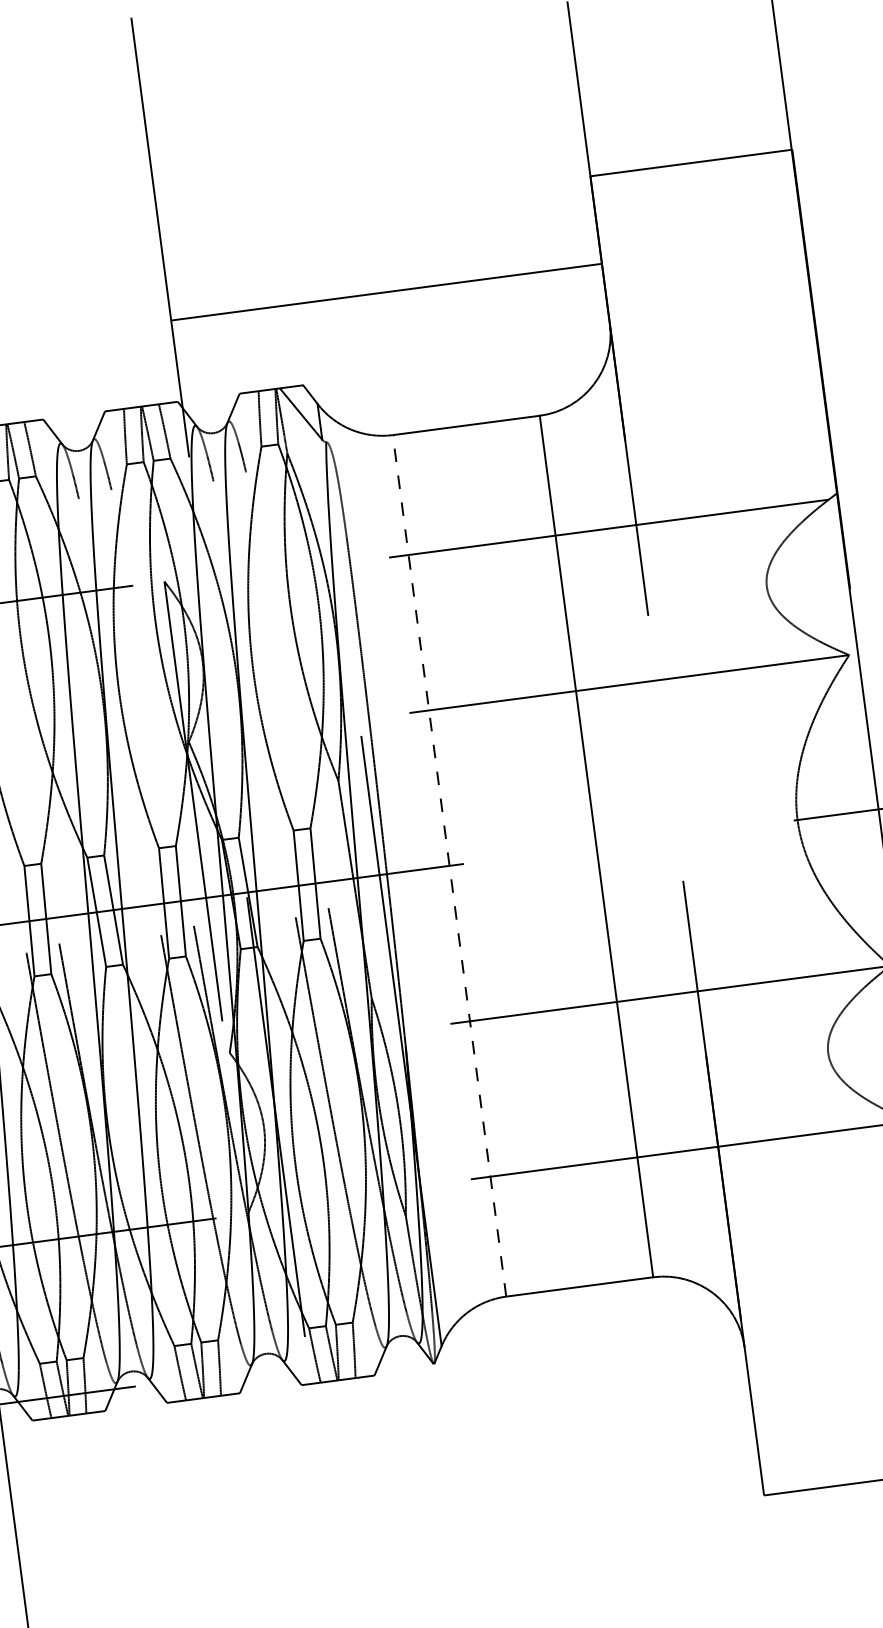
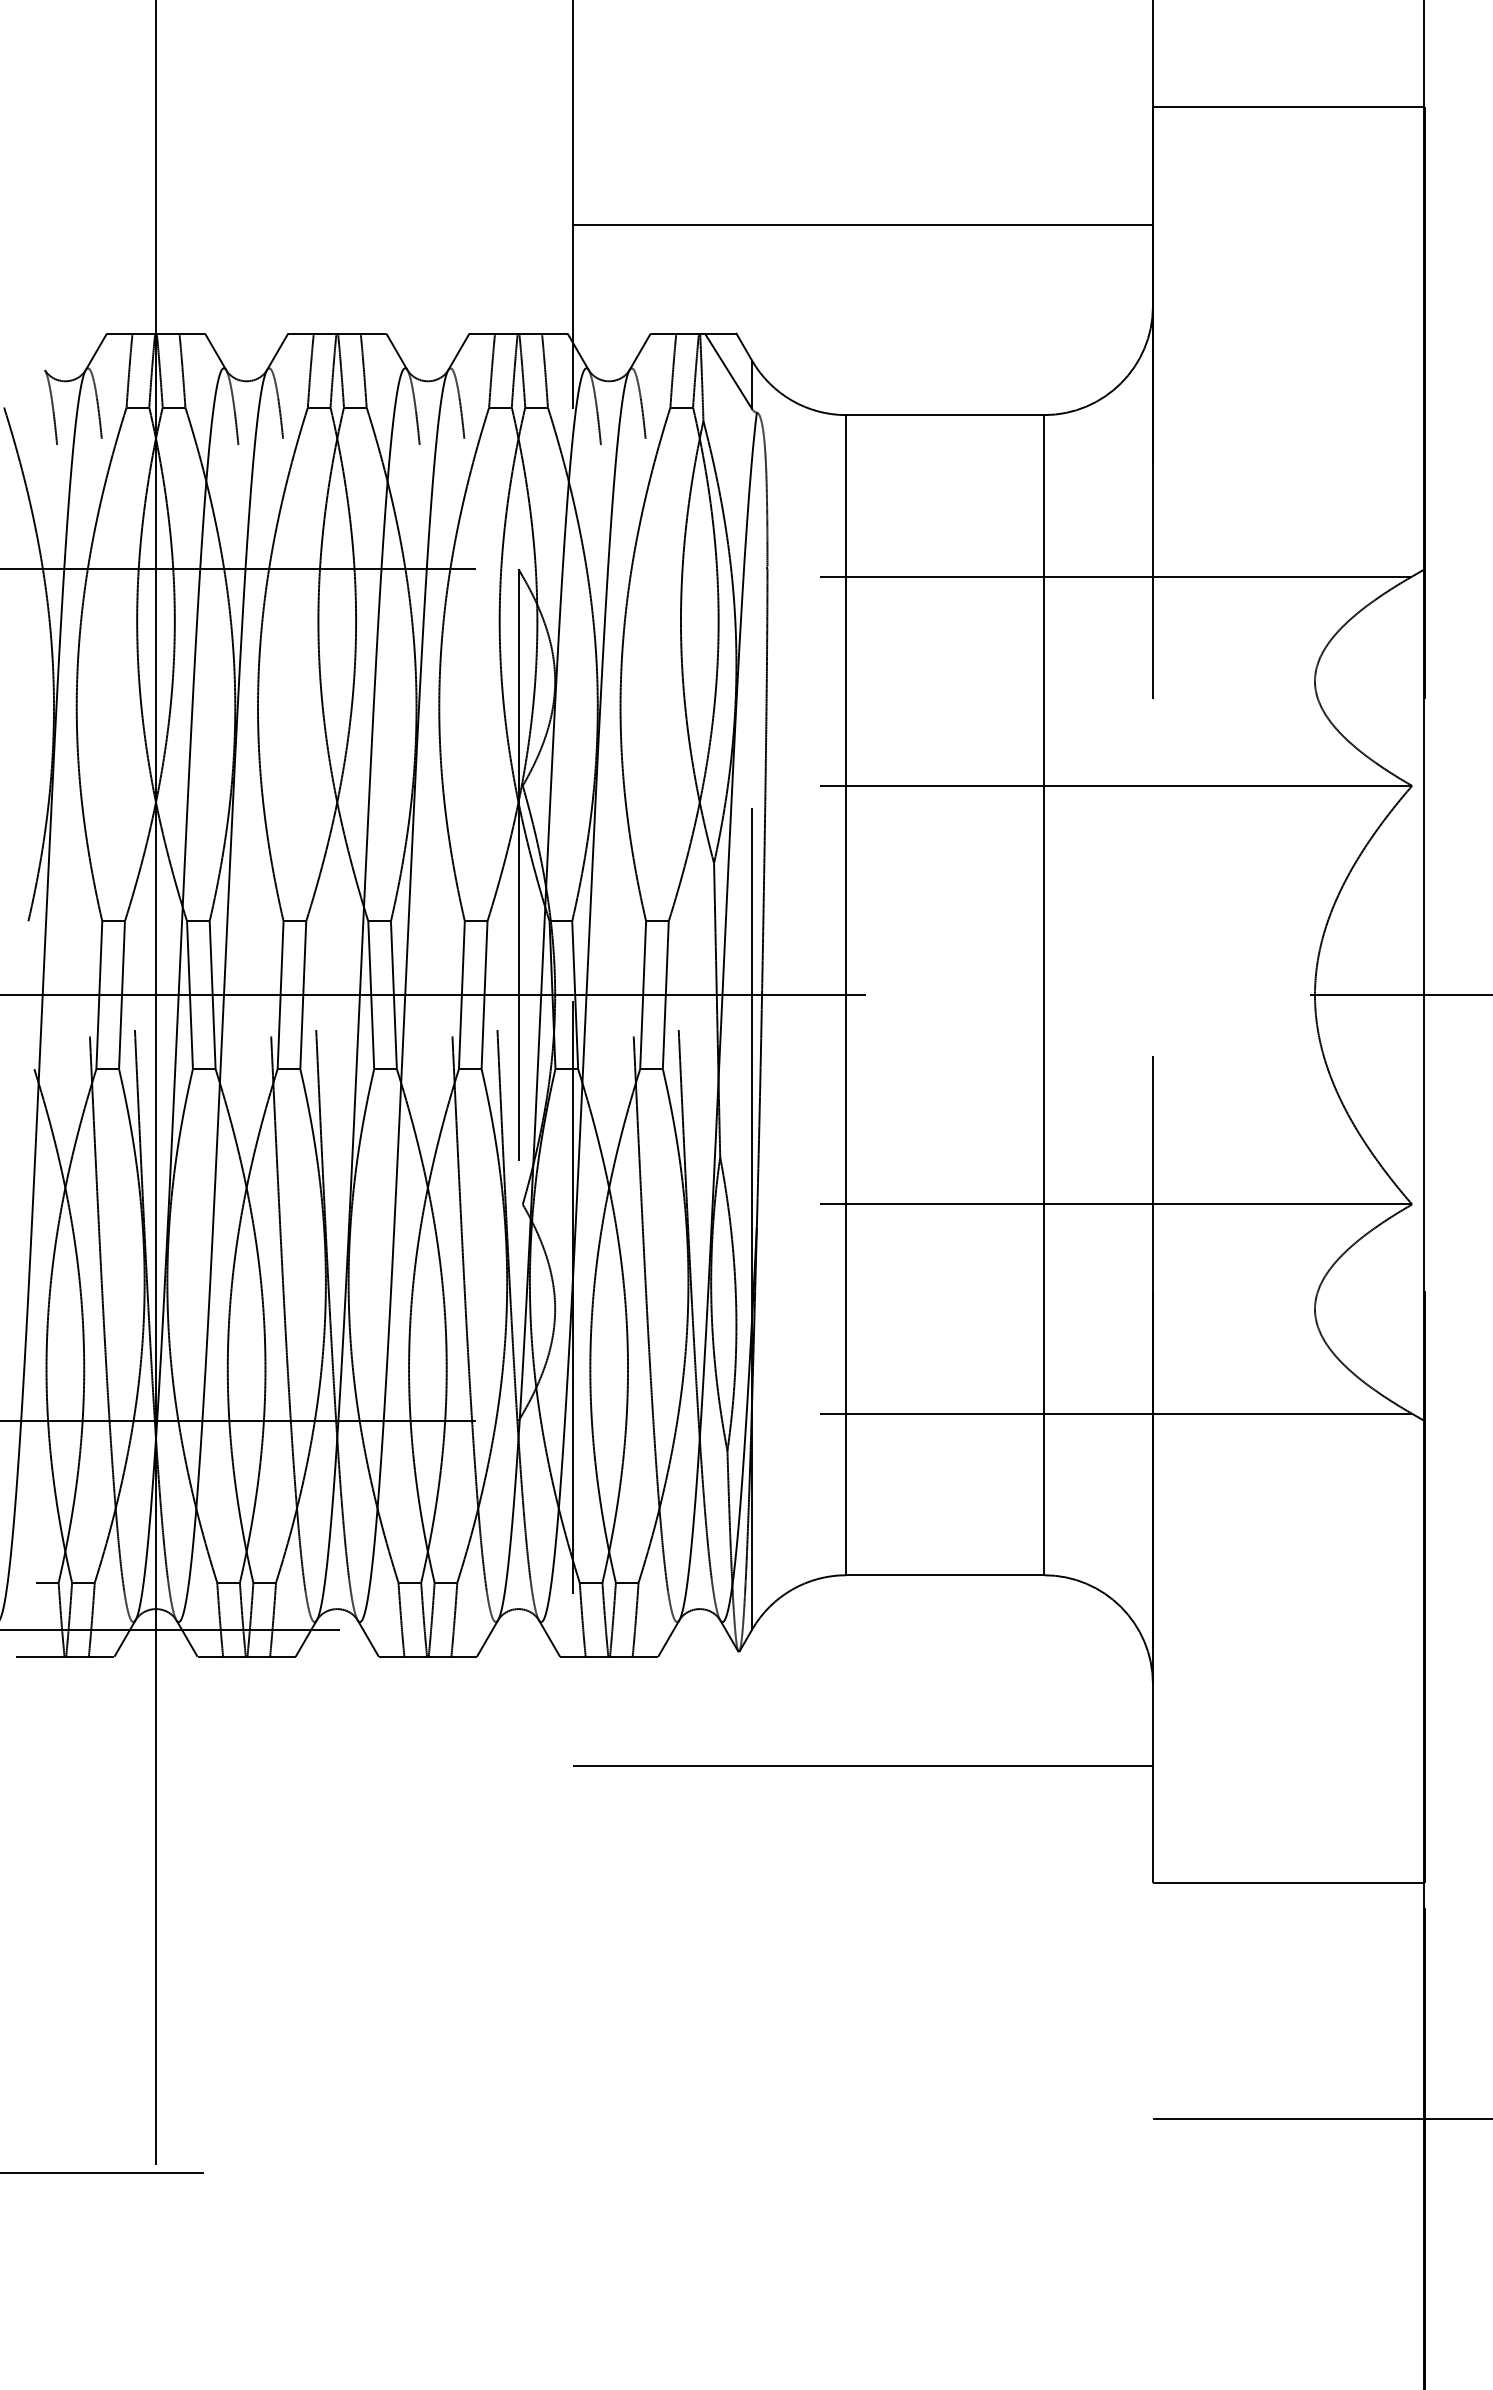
line: (449, 865) -> (846, 994), dashed -> solid
line: (536, 1436) -> (862, 1765), added

